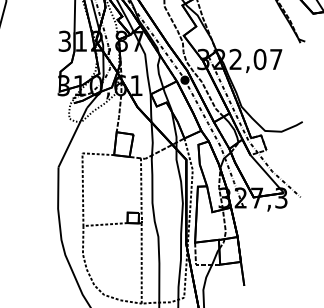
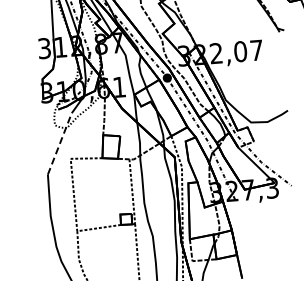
line: (72, 137) -> (59, 143), solid -> dashed

